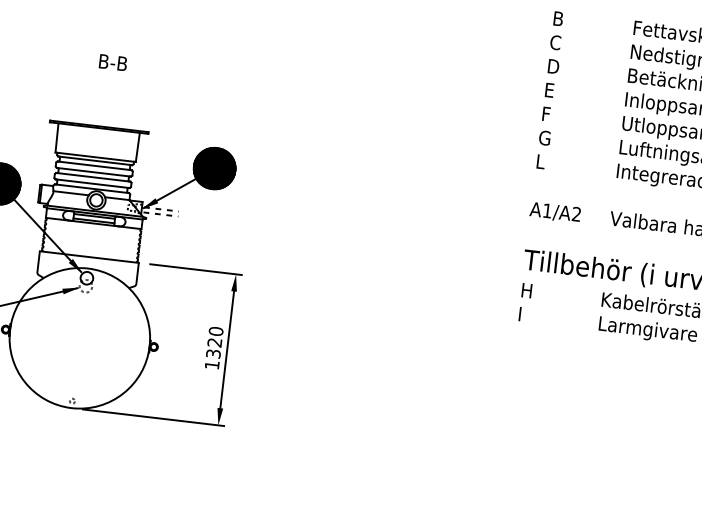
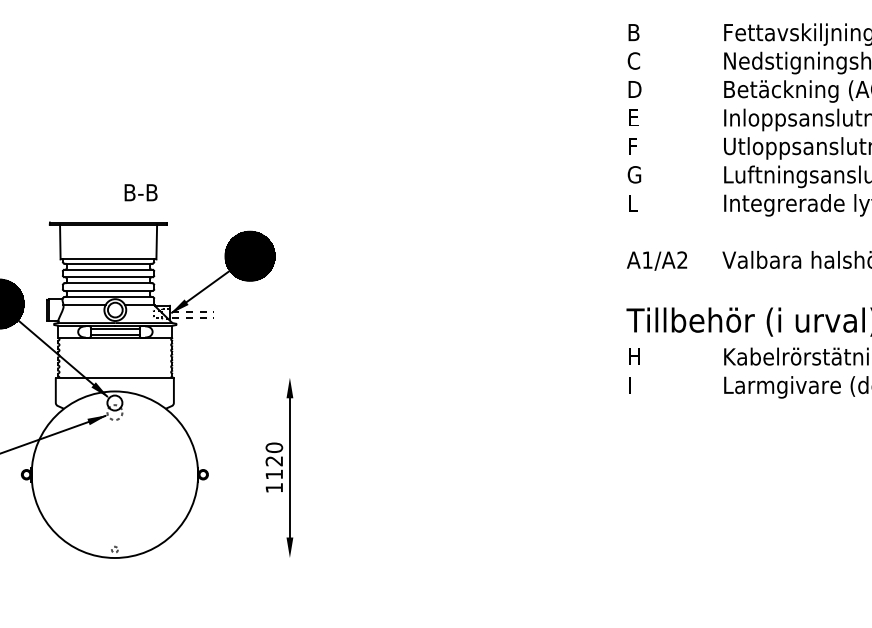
text: (112, 62) -> (140, 192), moved
line: (195, 269) -> (241, 377), removed
text: (213, 353) -> (274, 474), 1320 -> 1120
line: (153, 418) -> (212, 558), removed

